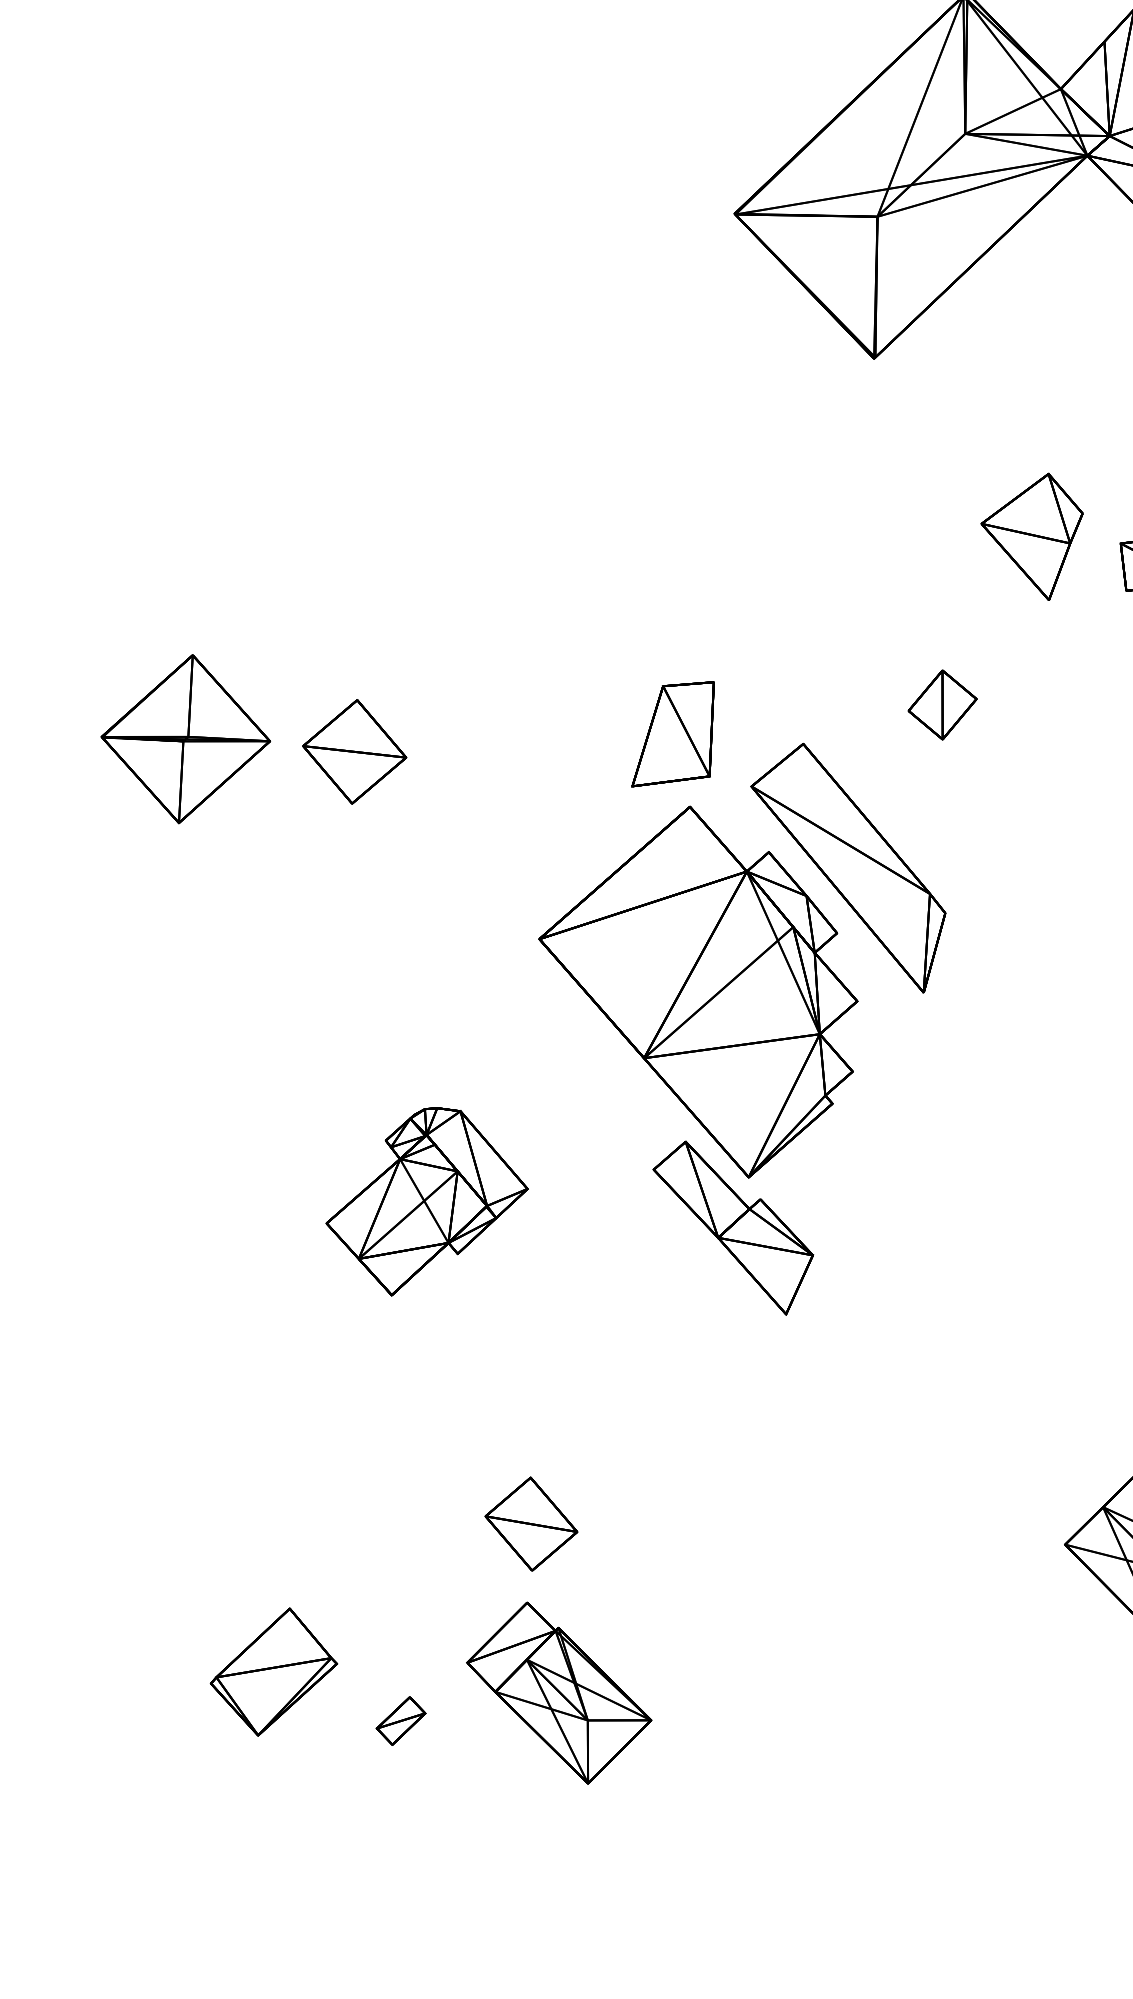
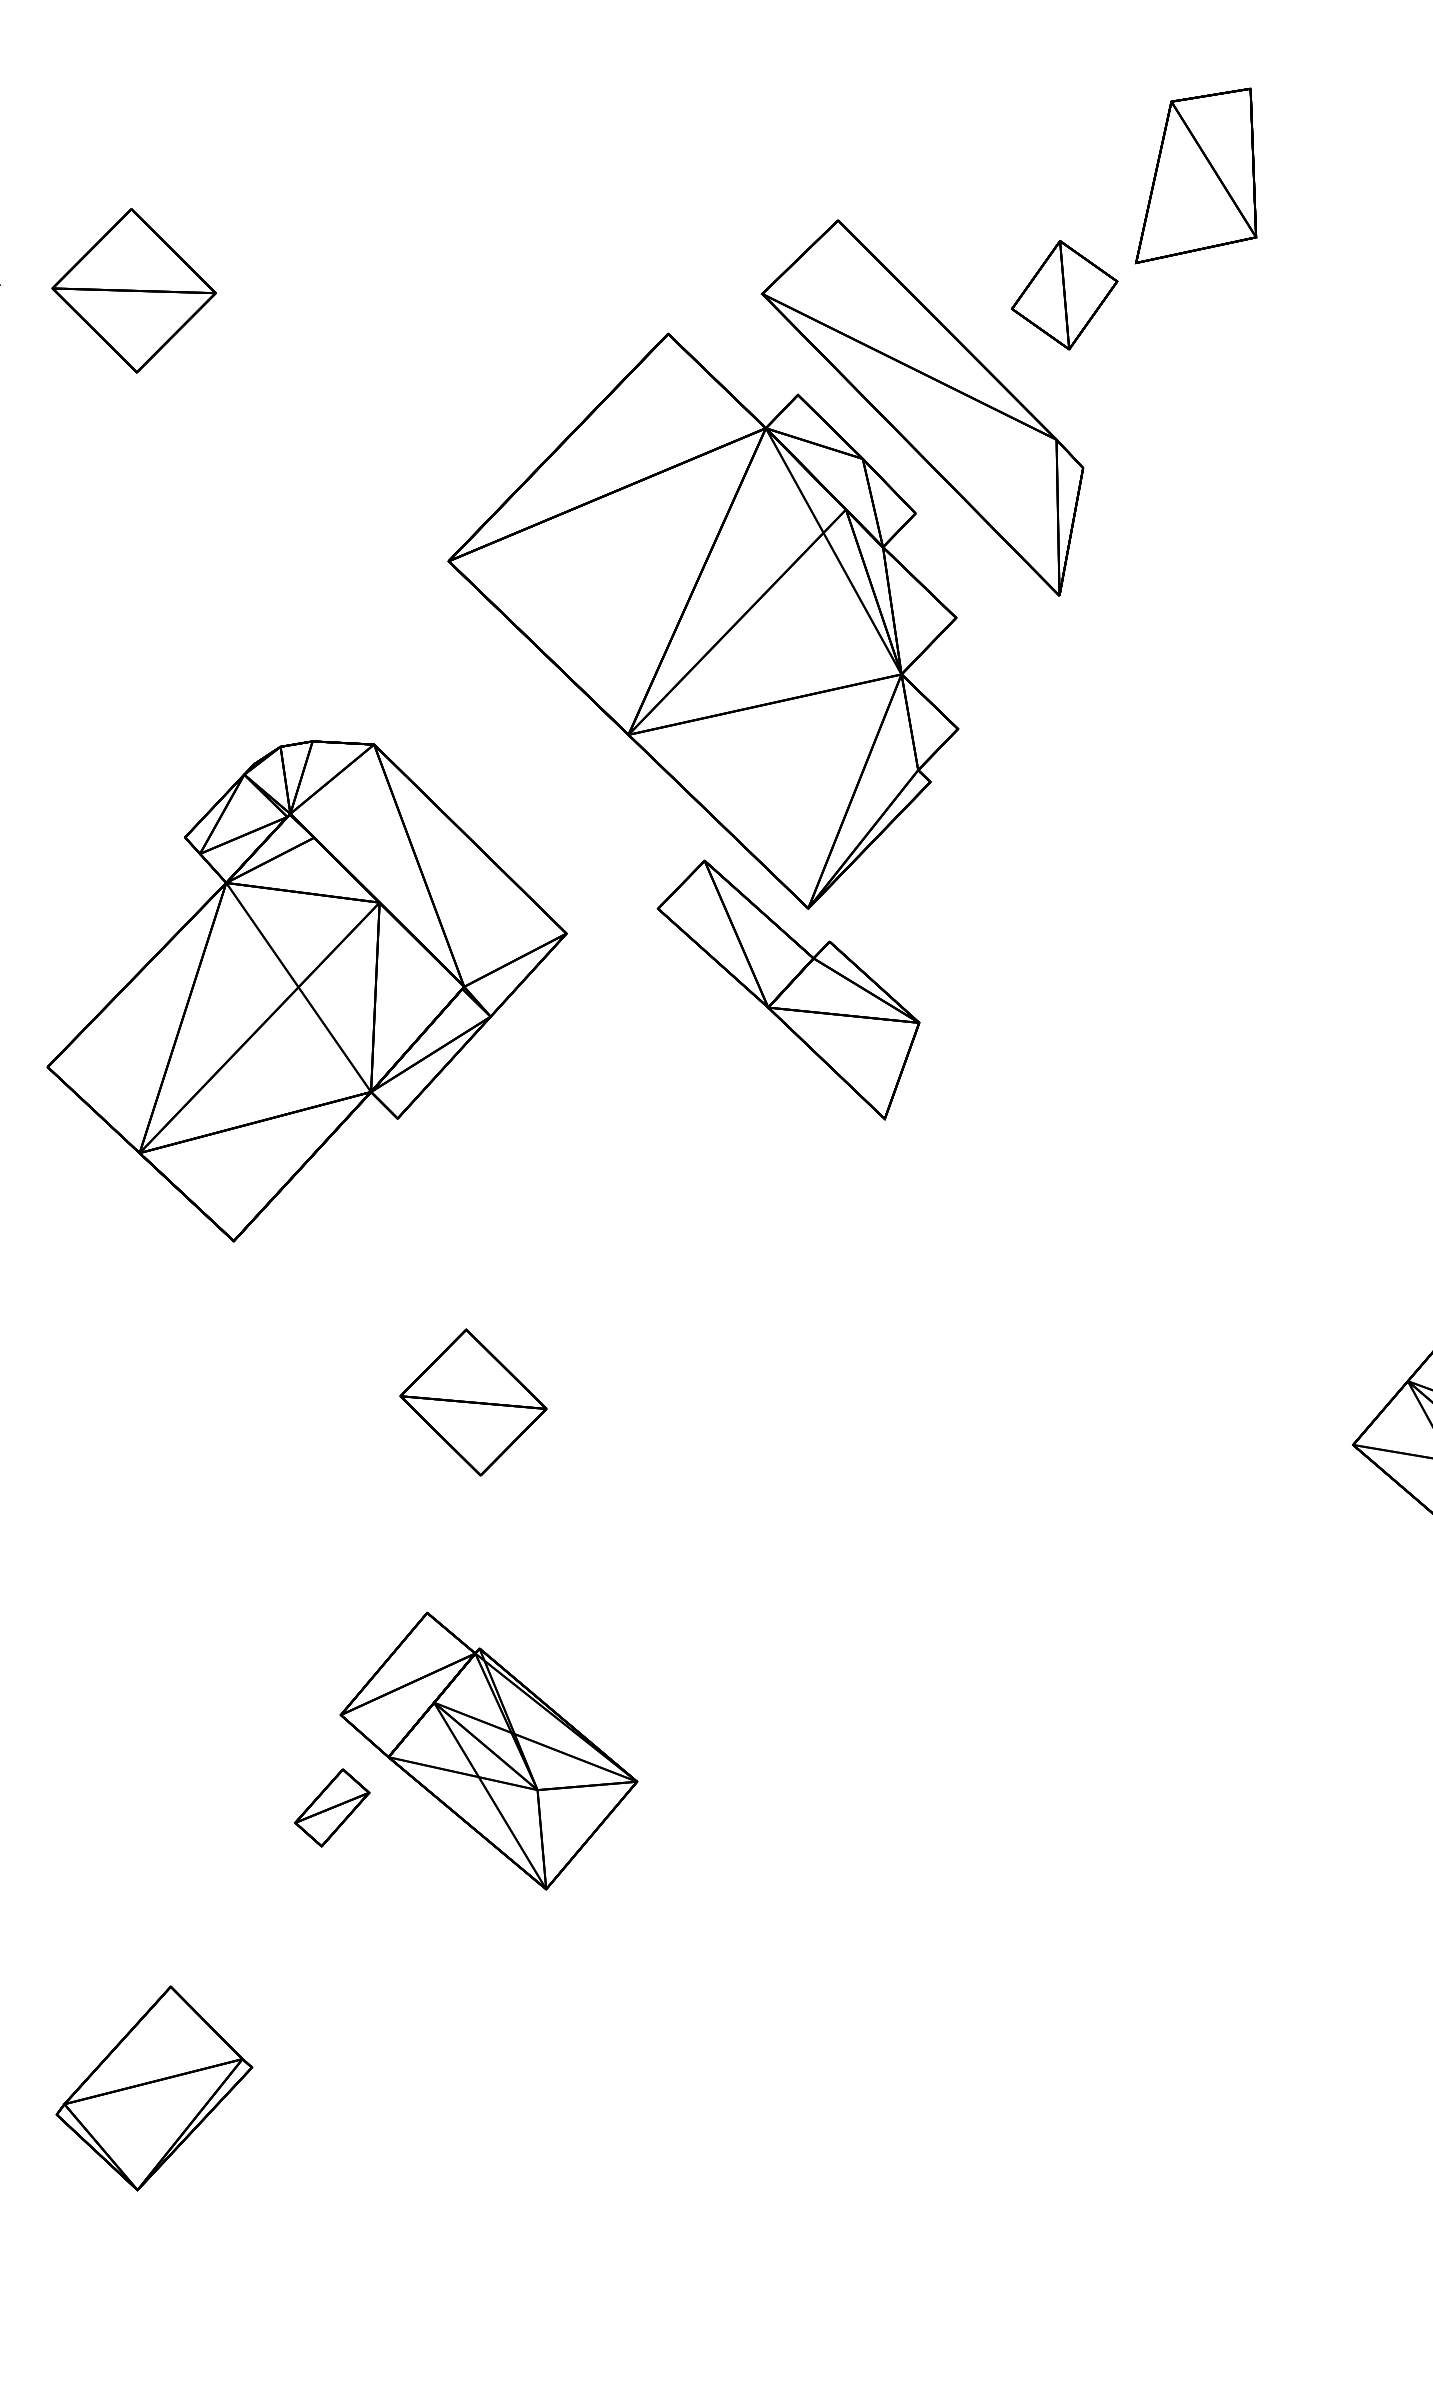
part: (942, 704) -> (1064, 294), moved
part: (672, 734) -> (1192, 176), moved
part: (426, 1201) -> (305, 988), size x1.67
part: (531, 1523) -> (473, 1401), moved
part: (273, 1671) -> (153, 2087), moved
part: (559, 1692) -> (489, 1749), moved

